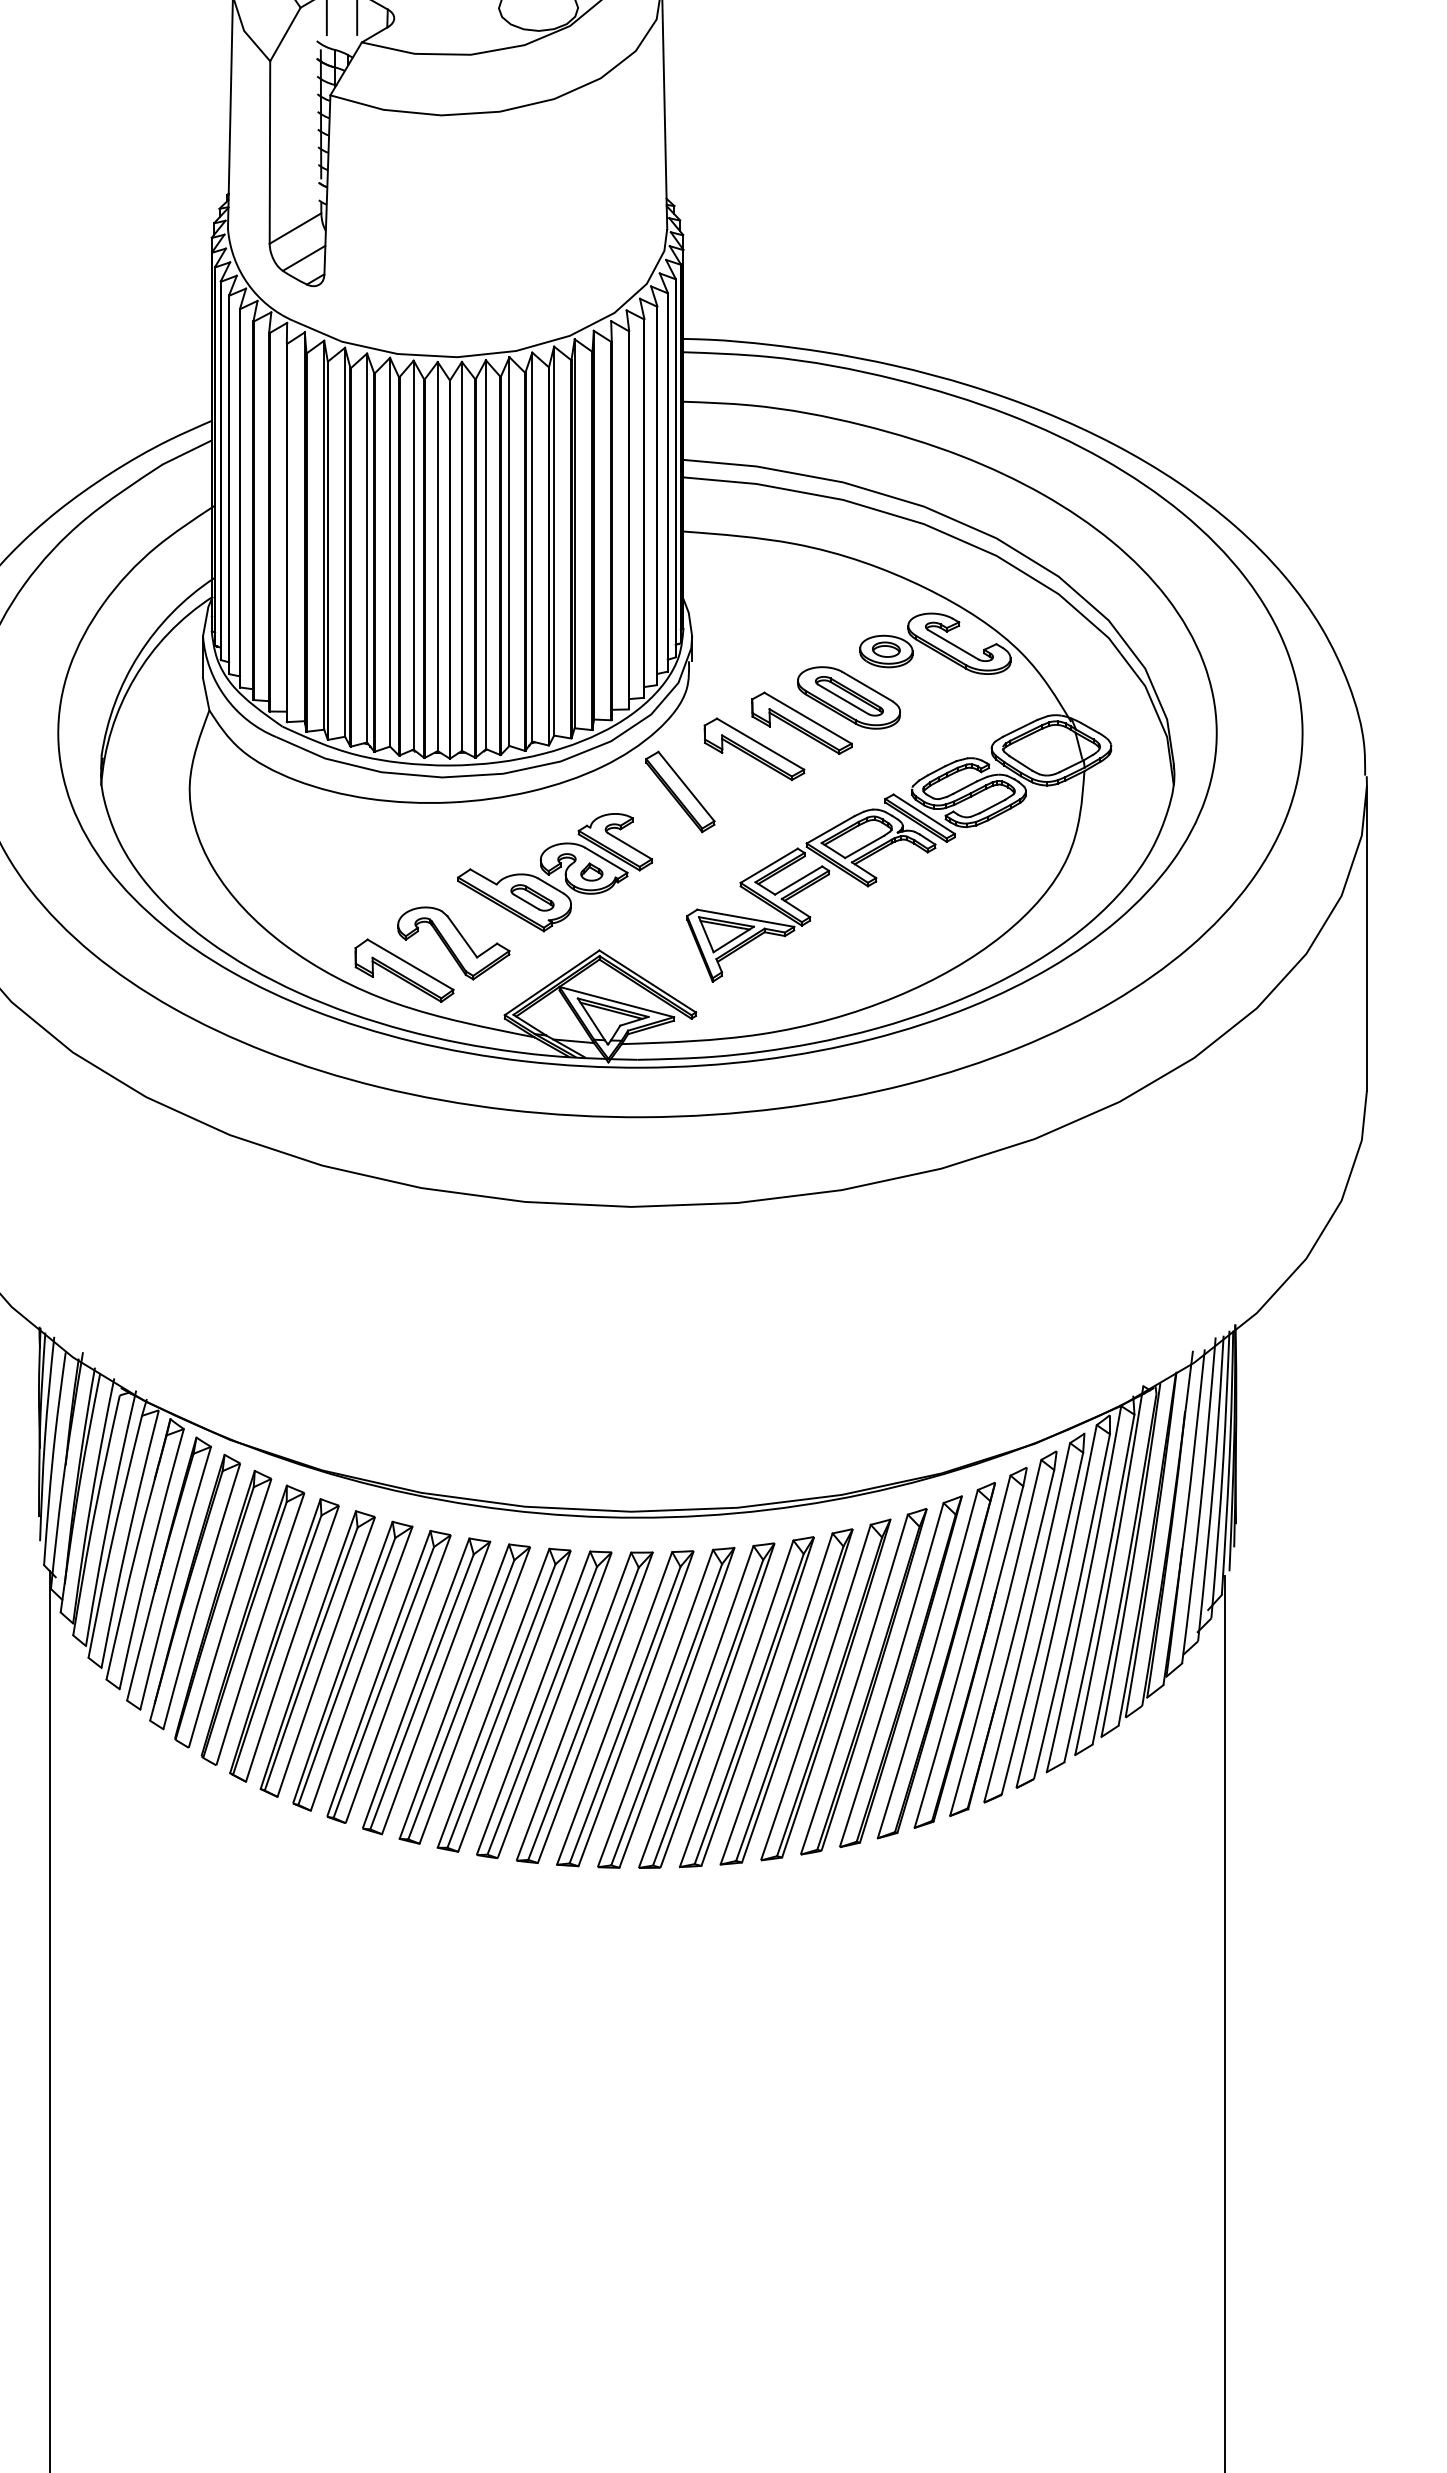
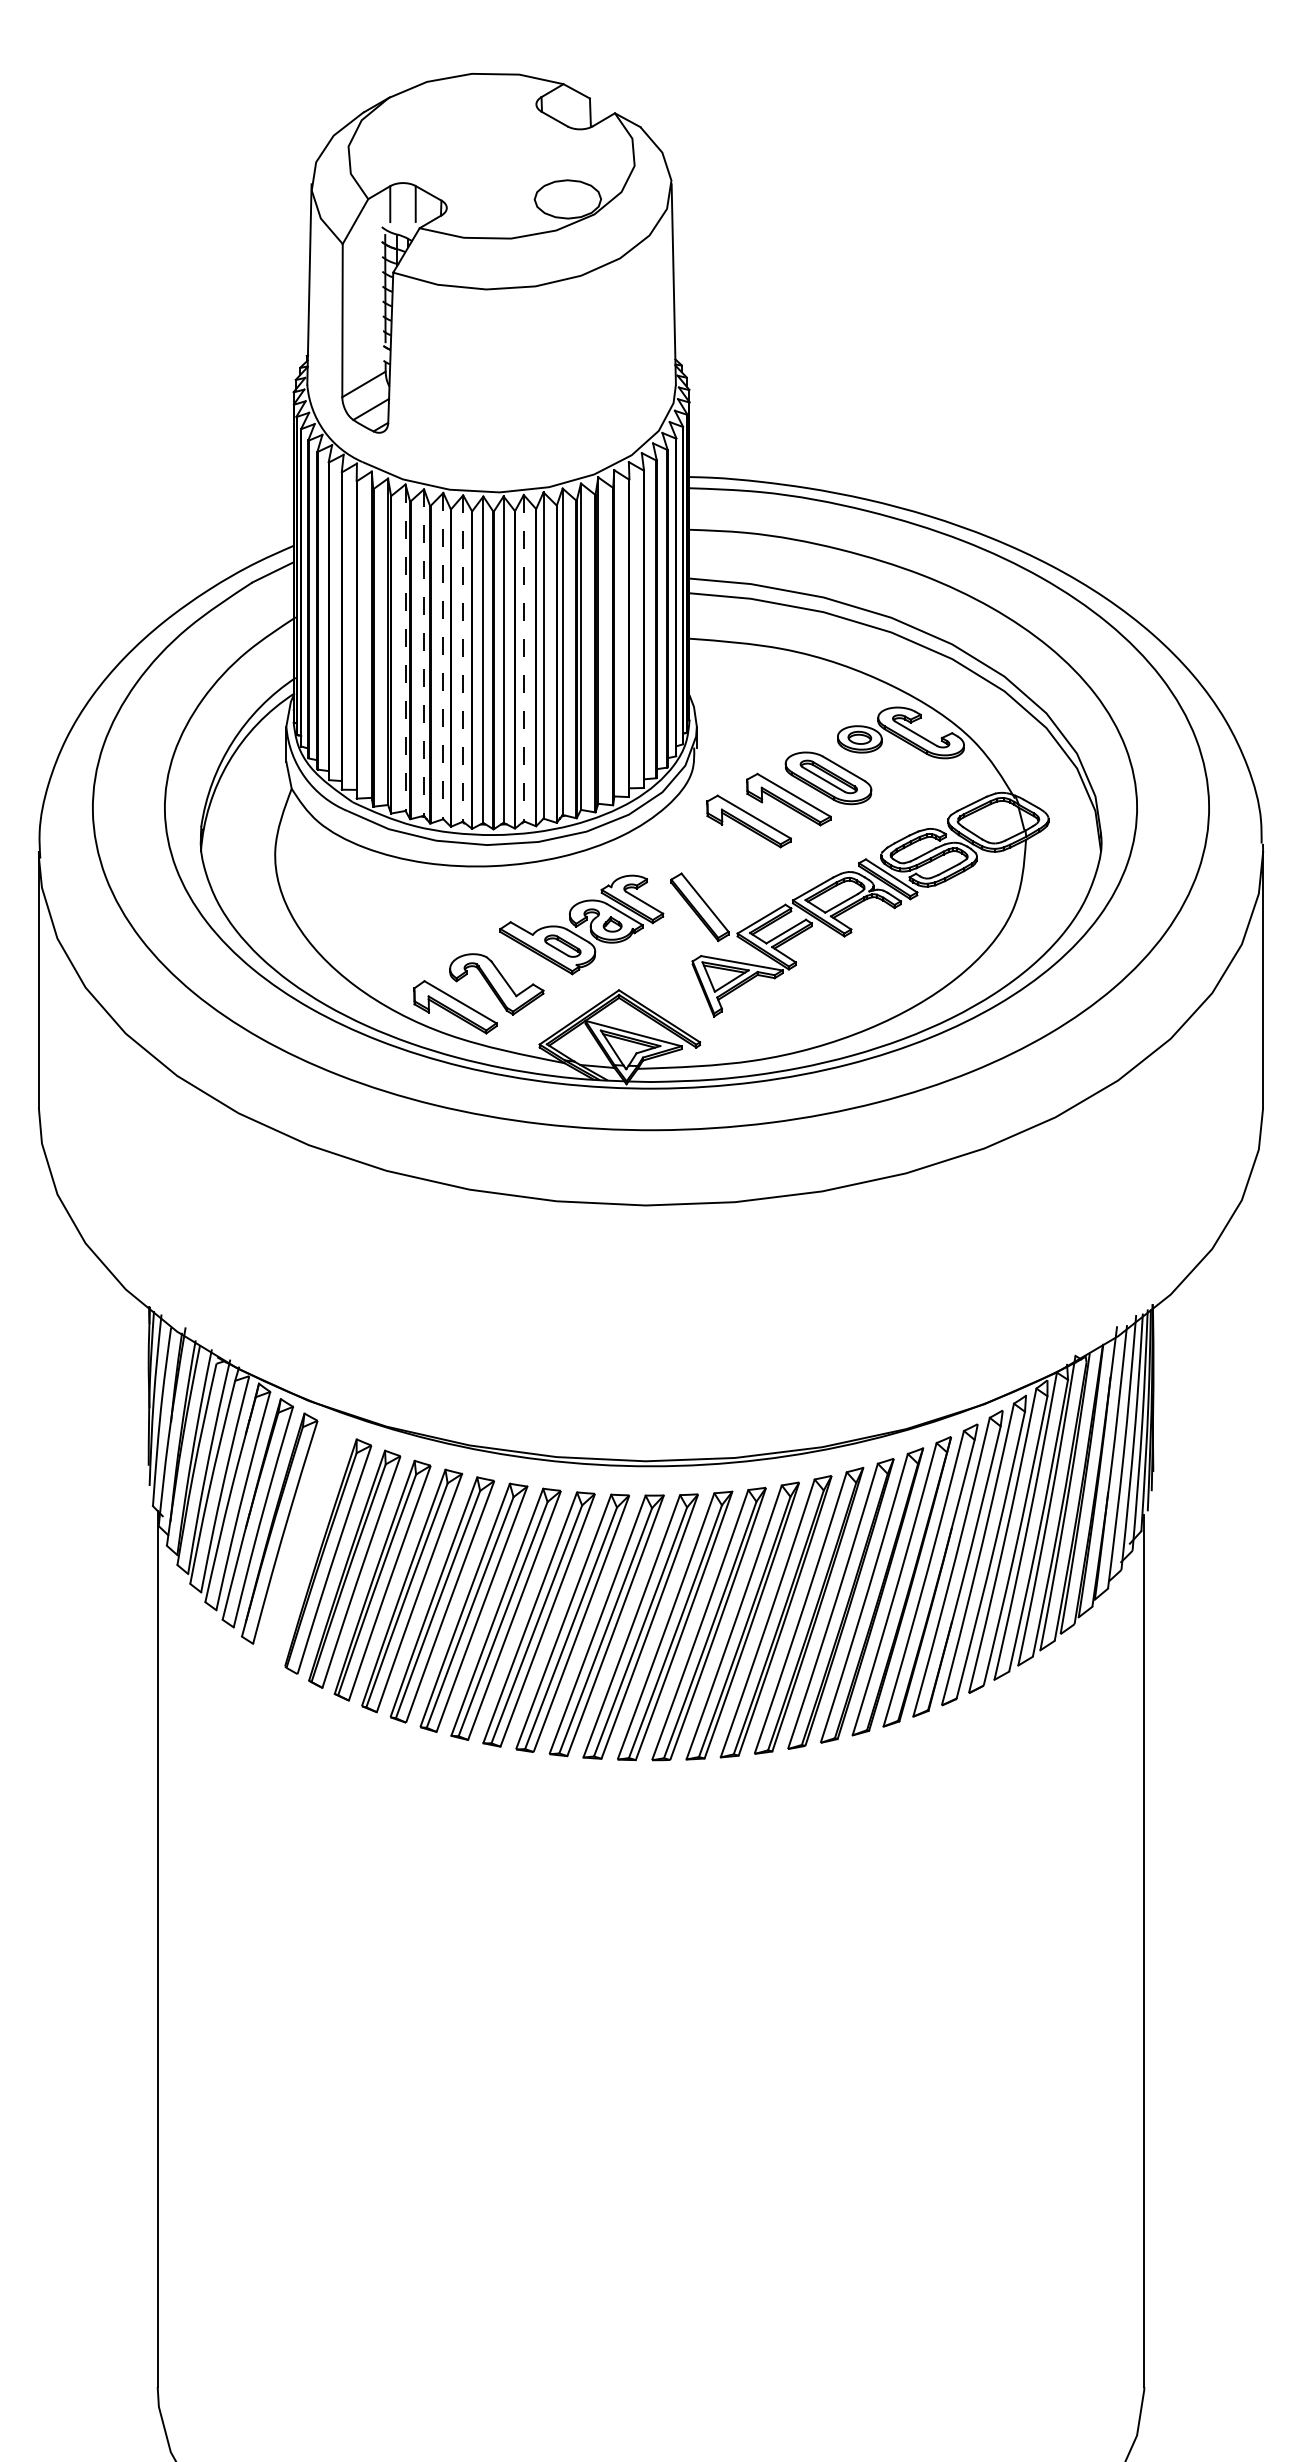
line: (344, 543) -> (405, 648), solid -> dashed
line: (367, 549) -> (424, 653), solid -> dashed
line: (390, 552) -> (443, 656), solid -> dashed
line: (485, 555) -> (523, 658), solid -> dashed
line: (414, 556) -> (463, 659), solid -> dashed
part: (679, 791) -> (699, 906), moved
part: (223, 1608) -> (303, 1542), removed

